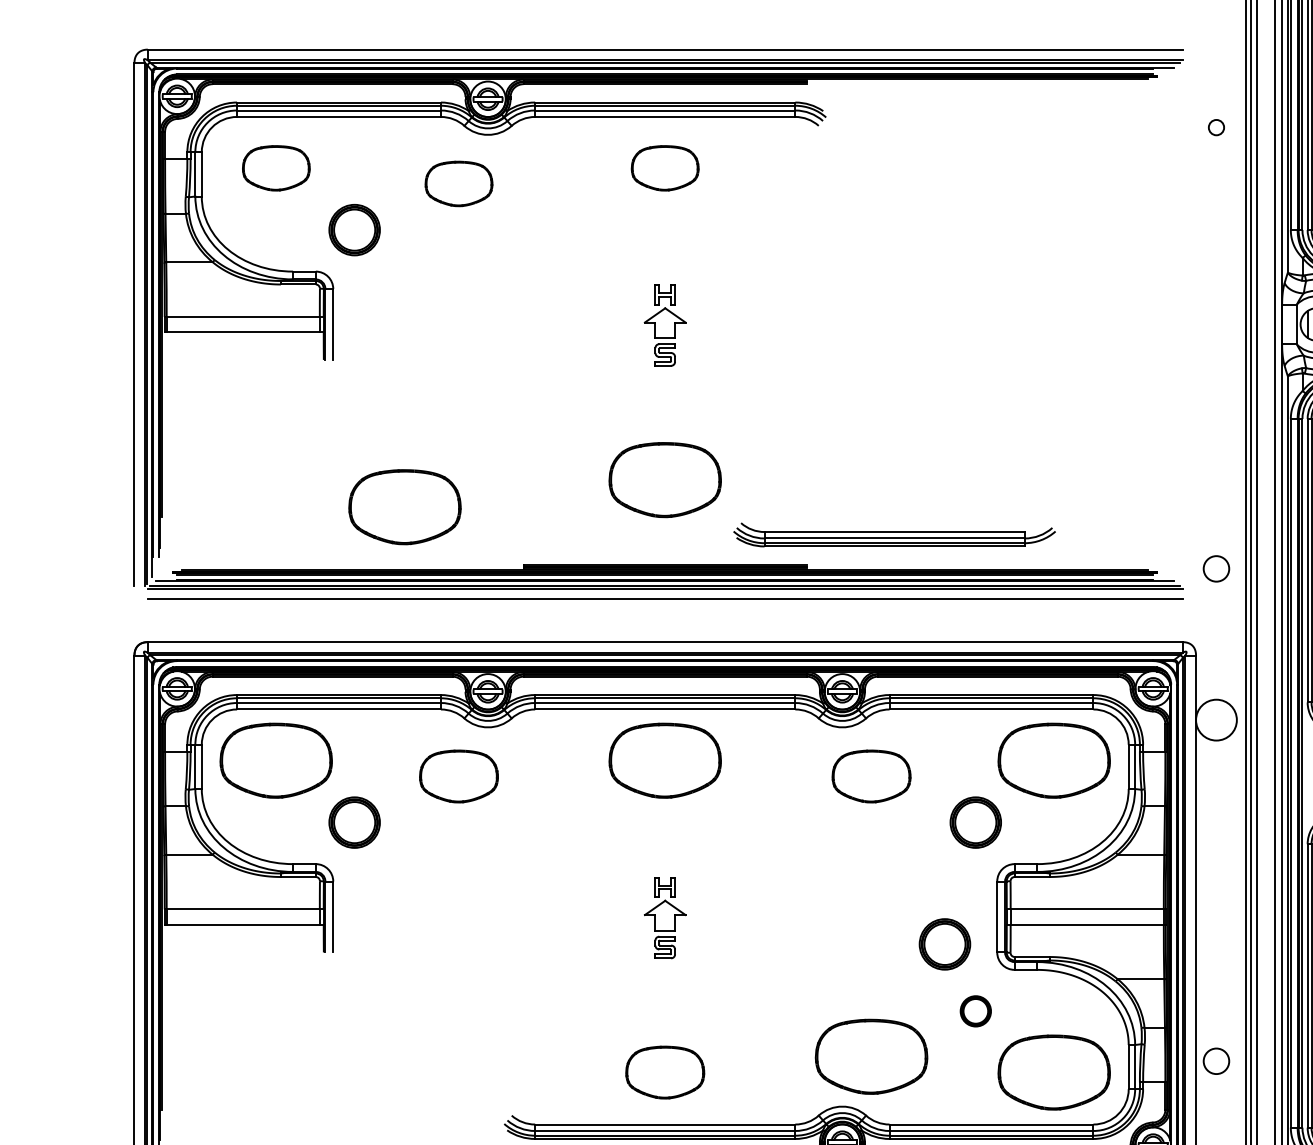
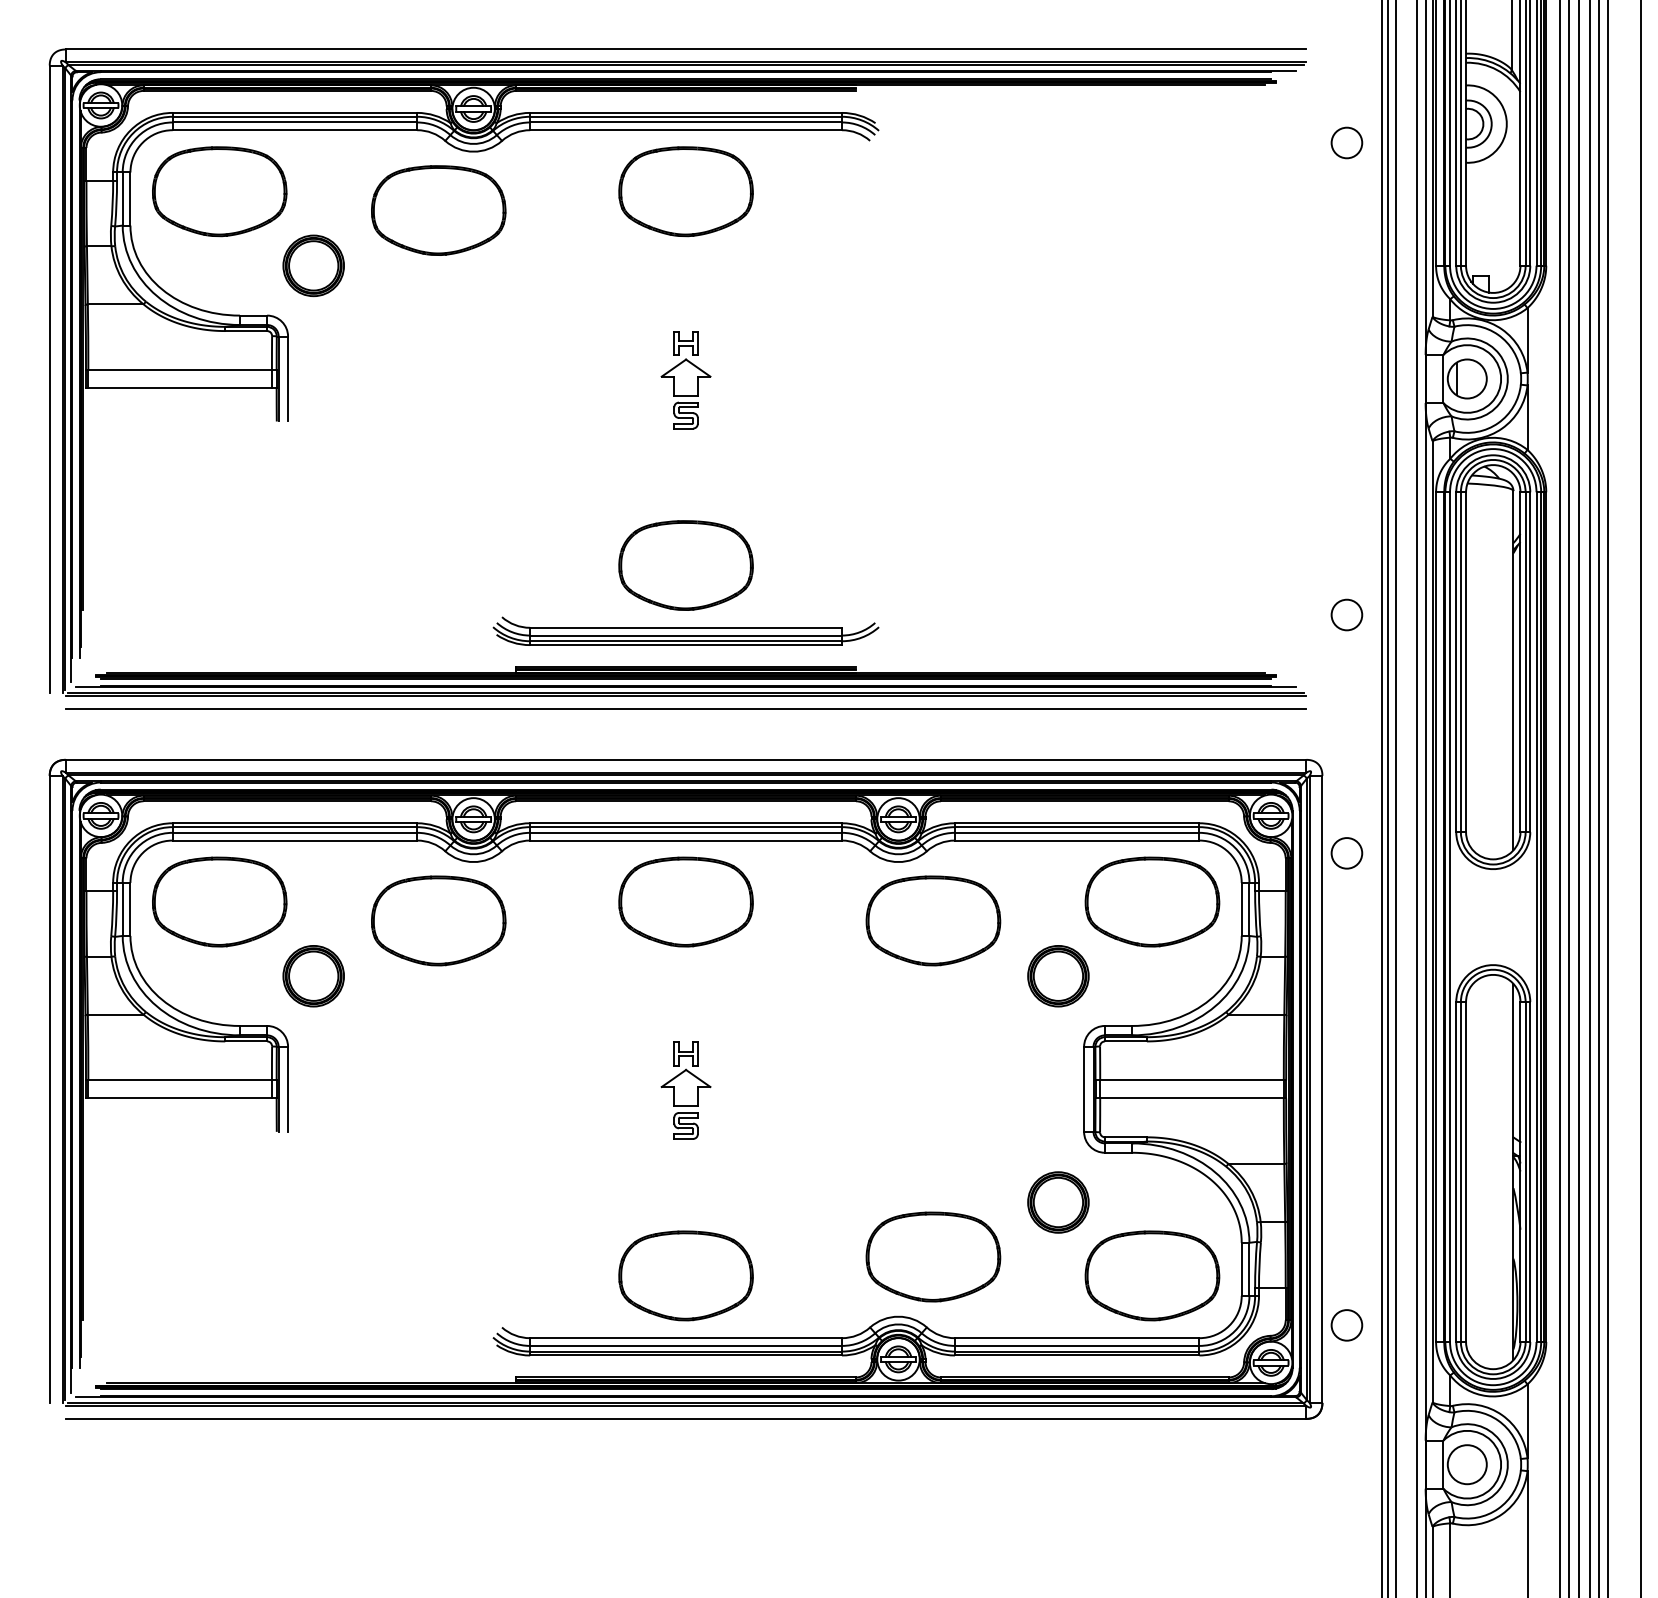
circle: (1216, 127) -> (1346, 142), size x1.67
part: (276, 168) -> (219, 191), size x1.67
part: (664, 168) -> (685, 191), size x1.67
part: (458, 183) -> (438, 210), size x1.67
part: (404, 506) -> (373, 597), removed
part: (894, 534) -> (685, 630), moved
circle: (1216, 568) -> (1346, 614), moved
circle: (1216, 720) -> (1346, 853), size x0.62
part: (458, 776) -> (438, 920), size x1.43
part: (871, 776) -> (933, 920), size x1.43
part: (945, 944) -> (1021, 1122), removed
part: (975, 1011) -> (1058, 1202), size x1.67
circle: (1216, 1061) -> (1346, 1325), moved
part: (664, 1072) -> (685, 1275), size x1.43

